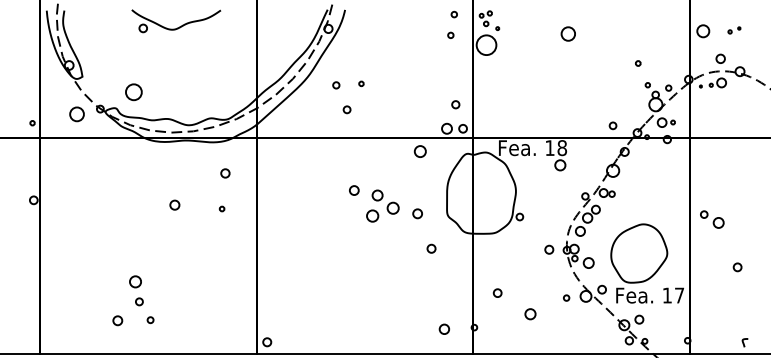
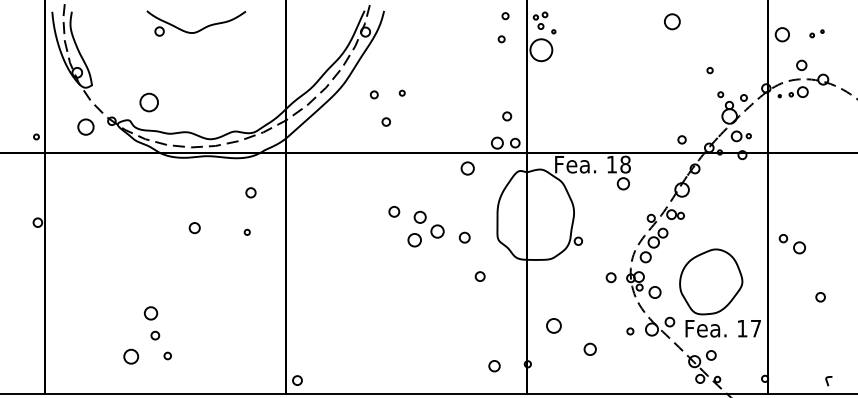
circle: (568, 33) -> (672, 21), moved
circle: (497, 292) -> (553, 325), size x1.6
circle: (117, 320) -> (131, 356), size x1.4

